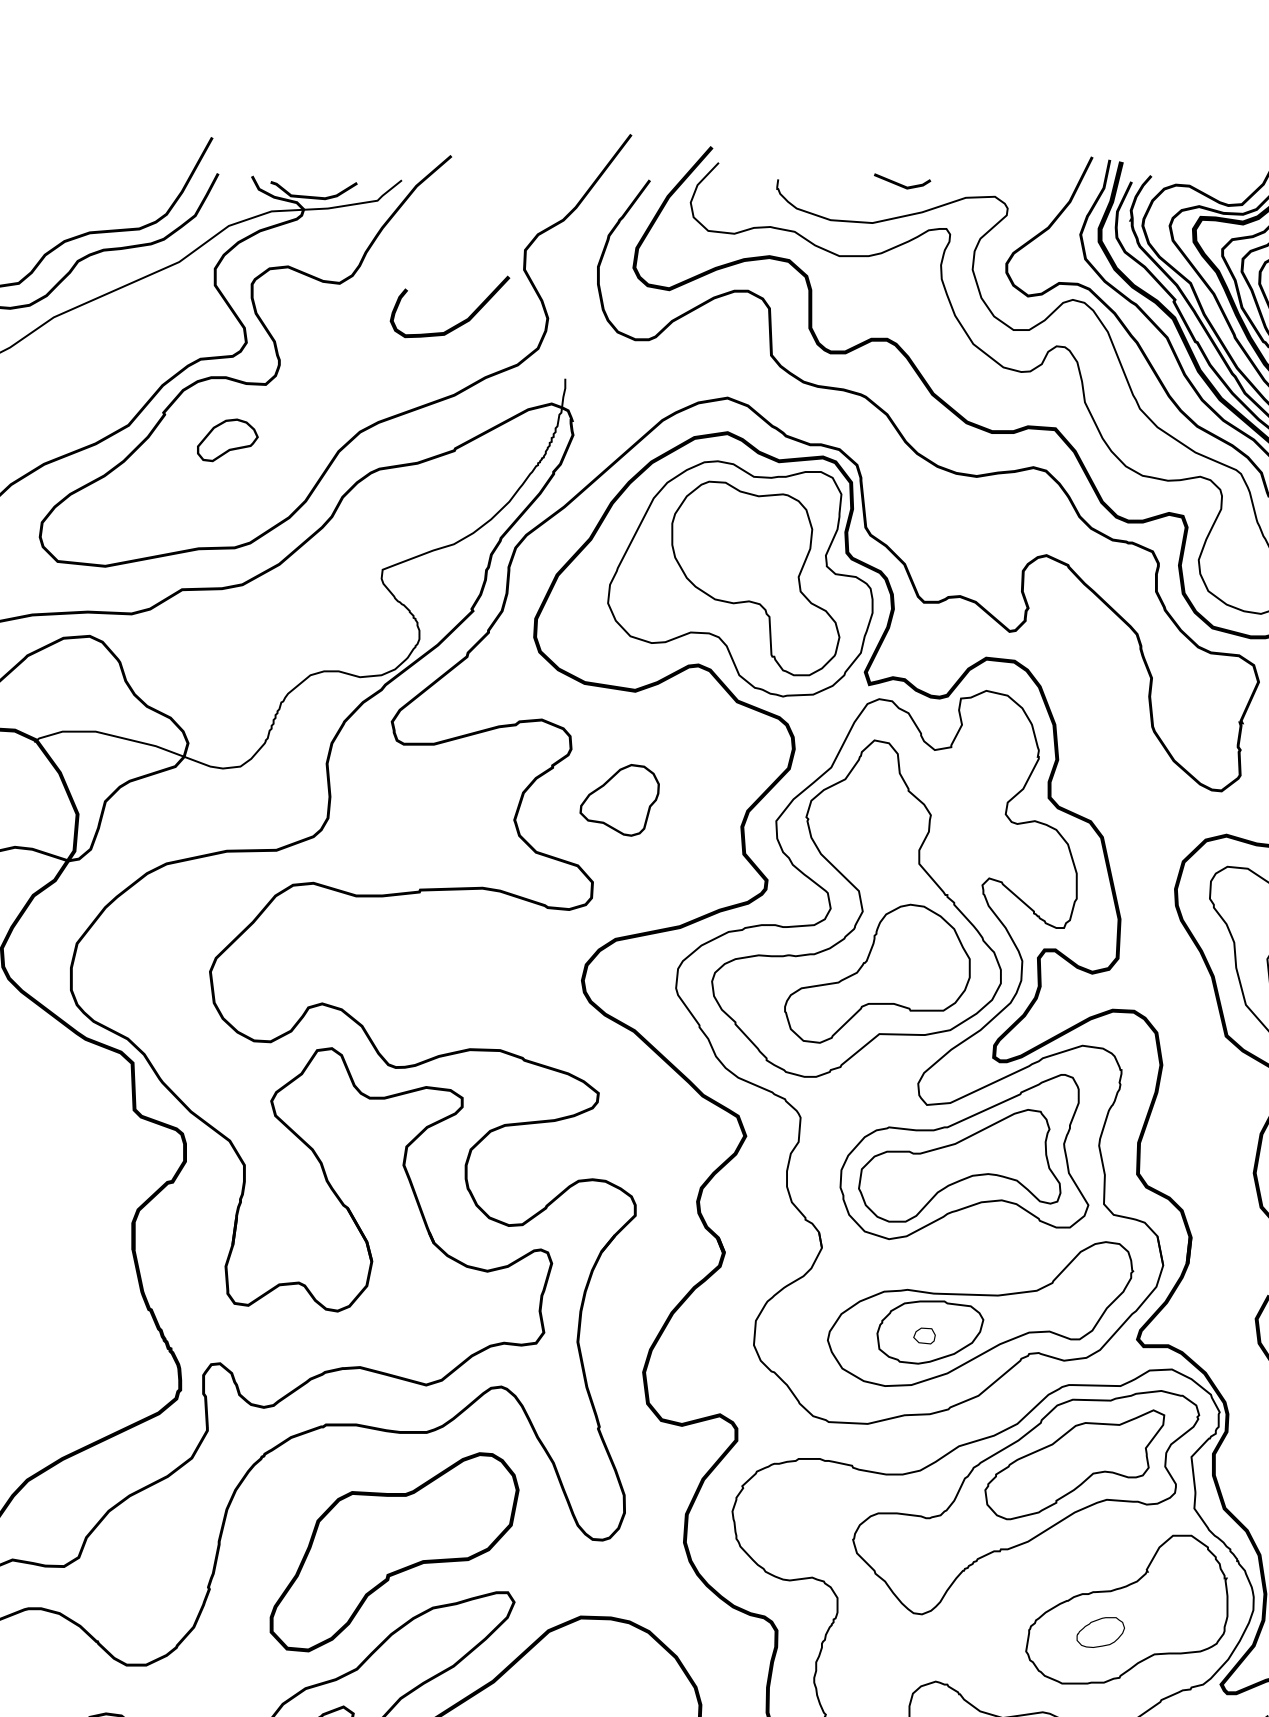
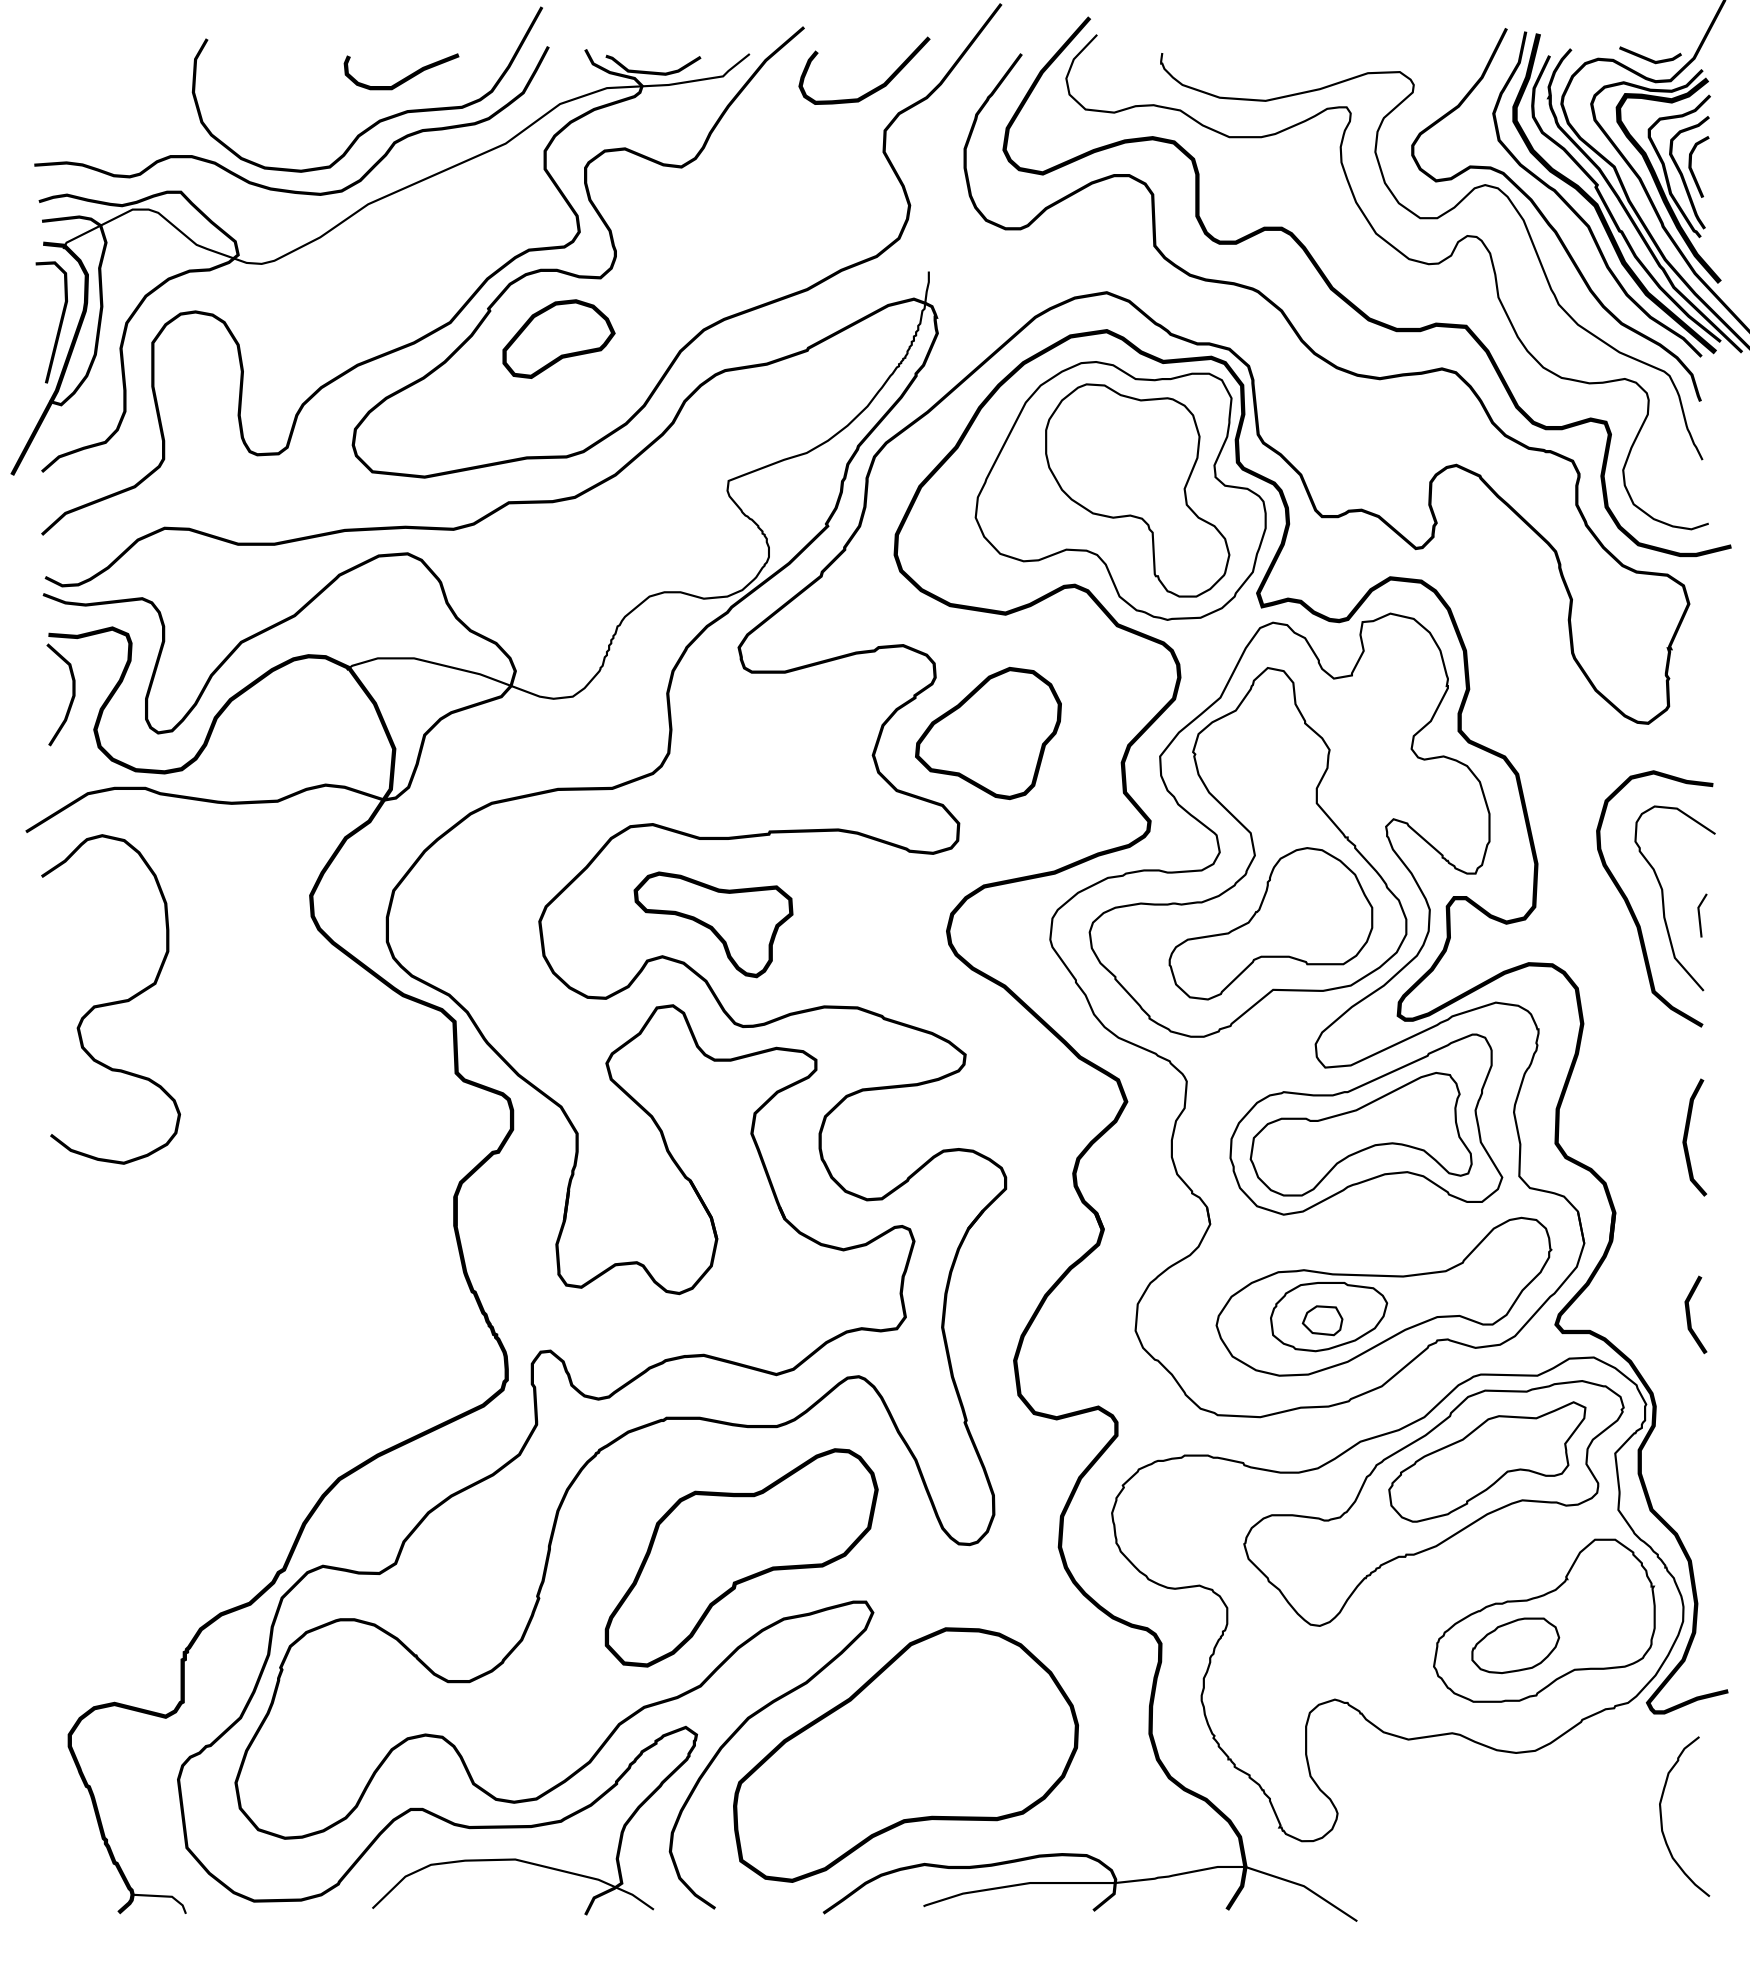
line: (902, 184) -> (1650, 58), moved
curve: (86, 201) -> (404, 77), added
curve: (460, 322) -> (875, 87), moved
part: (227, 439) -> (558, 338), size x1.67
part: (619, 800) -> (988, 733), size x1.67
part: (368, 974) -> (713, 924), added
part: (924, 1335) -> (1322, 1320), size x1.67
part: (1100, 1632) -> (1515, 1645), size x1.67

